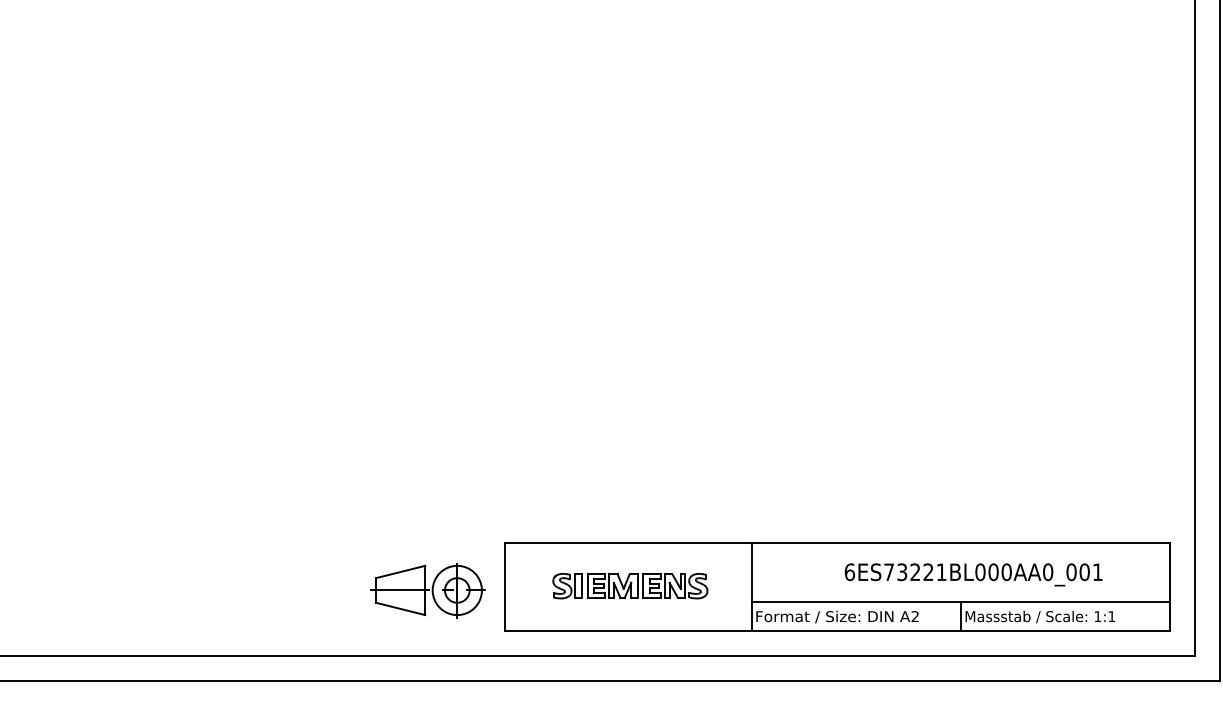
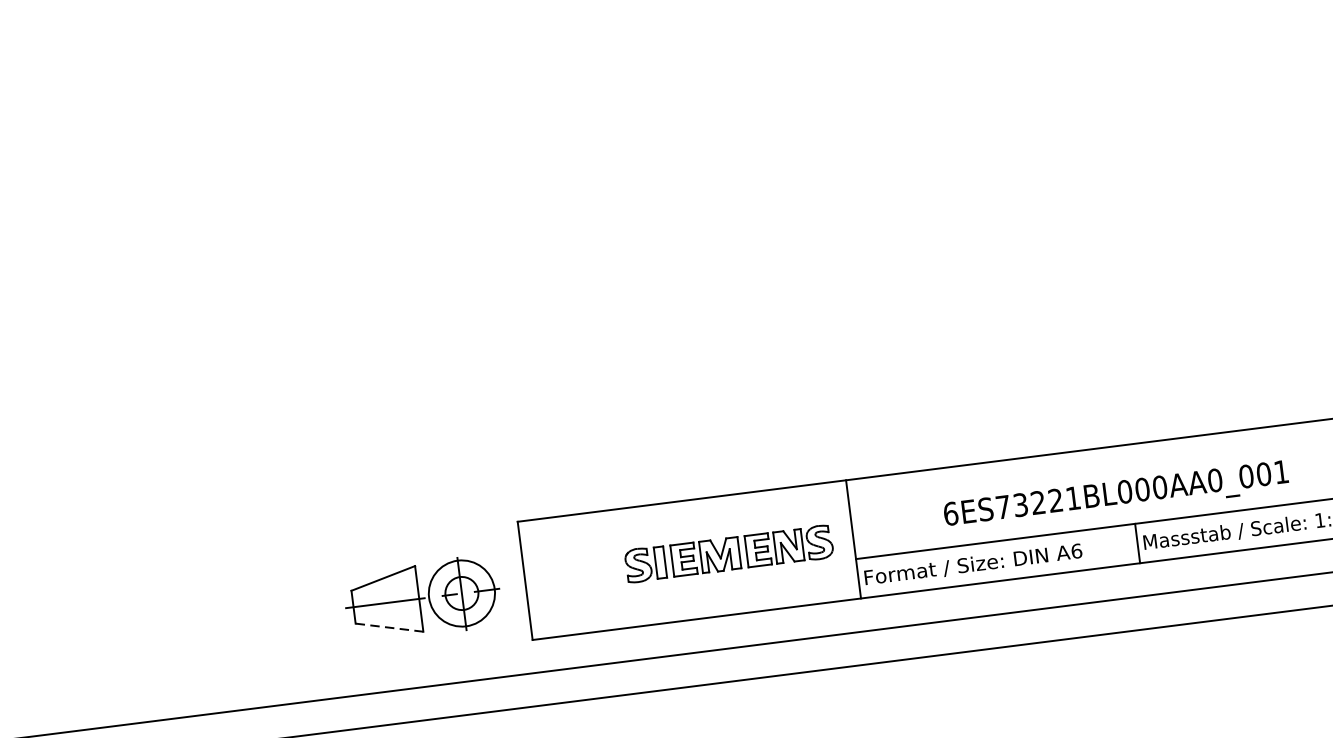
text: (973, 574) -> (1116, 496), moved
part: (630, 586) -> (729, 554), moved
line: (401, 609) -> (390, 628), solid -> dashed
text: (915, 616) -> (1077, 551), A2 -> A6

